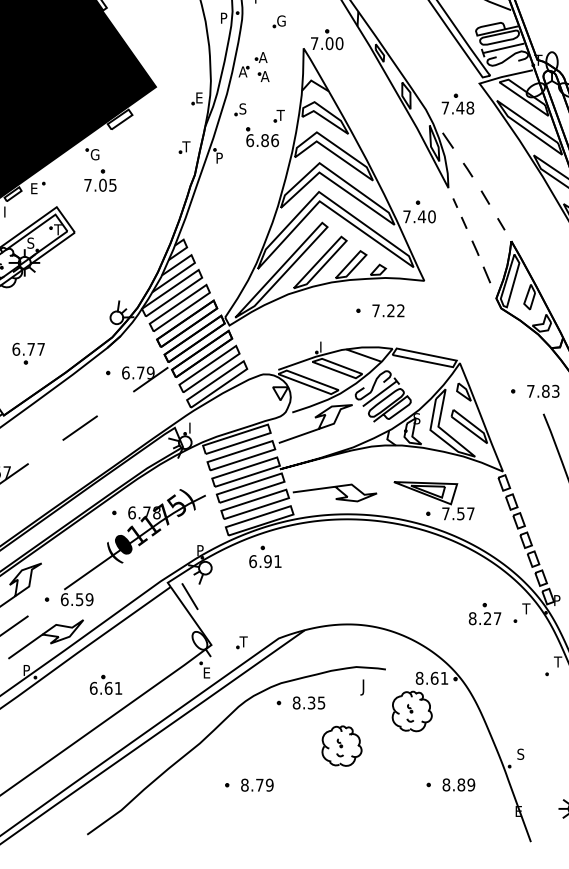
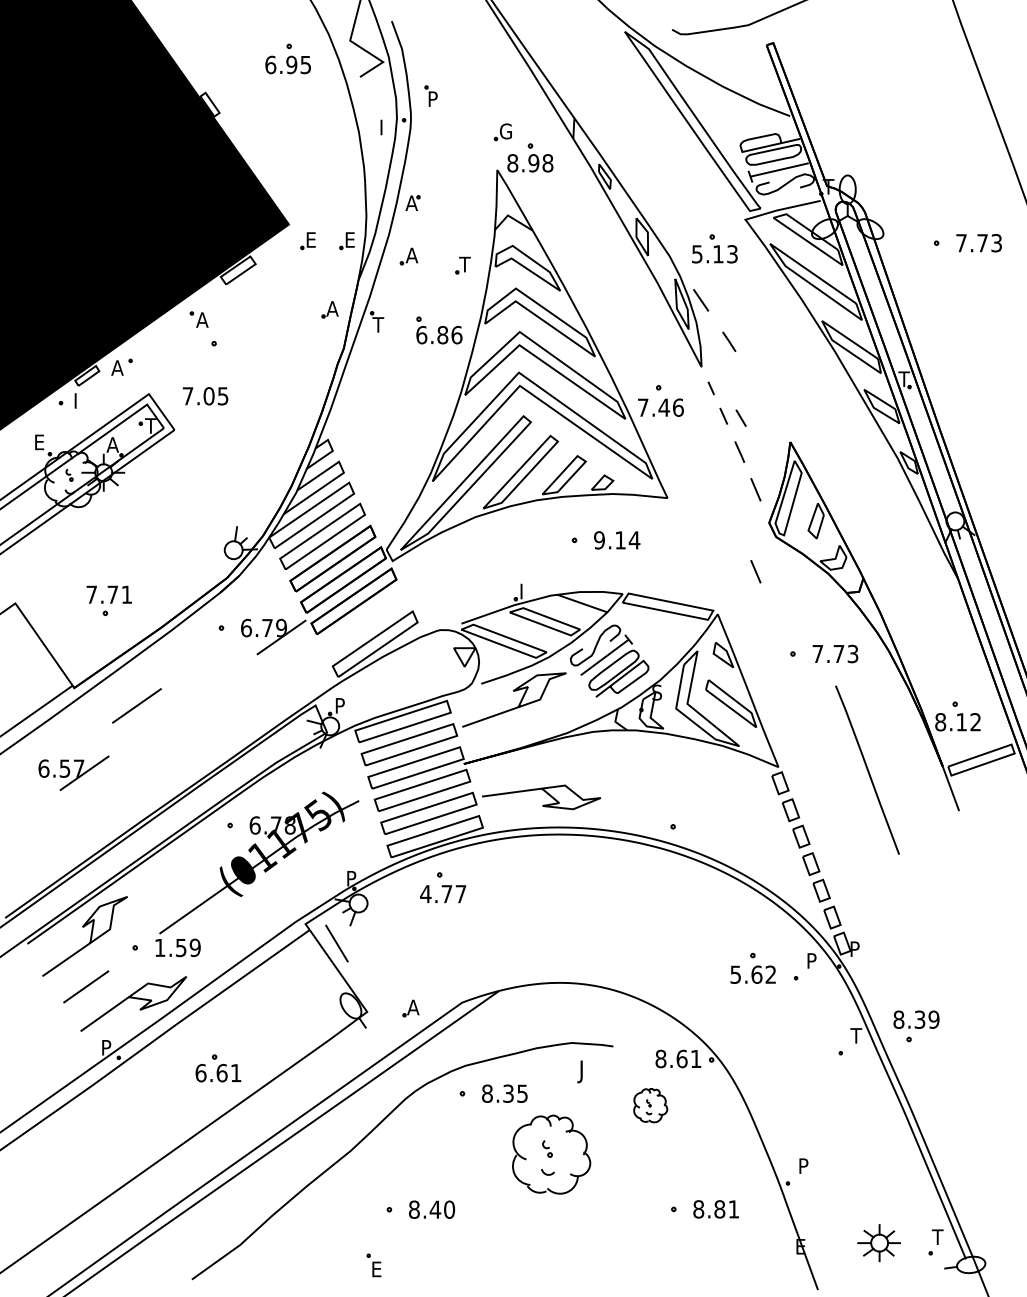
text: (224, 15) -> (385, 123), P -> I
part: (279, 21) -> (502, 132), moved
text: (327, 43) -> (530, 163), 7.00 -> 8.98
part: (261, 57) -> (437, 182), removed
part: (263, 76) -> (440, 209), removed
part: (169, 99) -> (307, 241), added
text: (242, 108) -> (411, 255), S -> A
text: (457, 108) -> (714, 254), 7.48 -> 5.13
part: (262, 137) -> (439, 330), moved
text: (186, 146) -> (332, 308), T -> A
text: (94, 155) -> (202, 320), G -> A
text: (219, 157) -> (378, 324), P -> T
text: (100, 185) -> (205, 396), moved
text: (34, 188) -> (117, 367), E -> A
line: (485, 197) -> (753, 380), removed
text: (431, 216) -> (677, 407), 7.40 -> 7.46
line: (500, 223) -> (740, 417), moved
text: (30, 242) -> (112, 444), S -> A
text: (388, 310) -> (617, 540), 7.22 -> 9.14
line: (486, 332) -> (755, 571), added
text: (28, 349) -> (109, 594), 6.77 -> 7.71
part: (209, 369) -> (364, 622), removed
text: (545, 391) -> (838, 653), 7.83 -> 7.73
text: (192, 425) -> (340, 702), I -> P
line: (79, 427) -> (136, 705), moved
part: (434, 500) -> (681, 808), removed
text: (265, 561) -> (443, 894), 6.91 -> 4.77
text: (64, 599) -> (159, 947), 6.59 -> 1.59
text: (526, 608) -> (811, 960), T -> P
text: (485, 618) -> (753, 974), 8.27 -> 5.62
text: (243, 641) -> (412, 1007), T -> A
part: (204, 670) -> (373, 1265), moved
part: (412, 711) -> (650, 1105), size x0.6
part: (341, 746) -> (550, 1154), size x1.4
text: (520, 754) -> (803, 1166), S -> P
text: (264, 785) -> (441, 1209), 8.79 -> 8.40
text: (471, 785) -> (733, 1209), 8.89 -> 8.81

